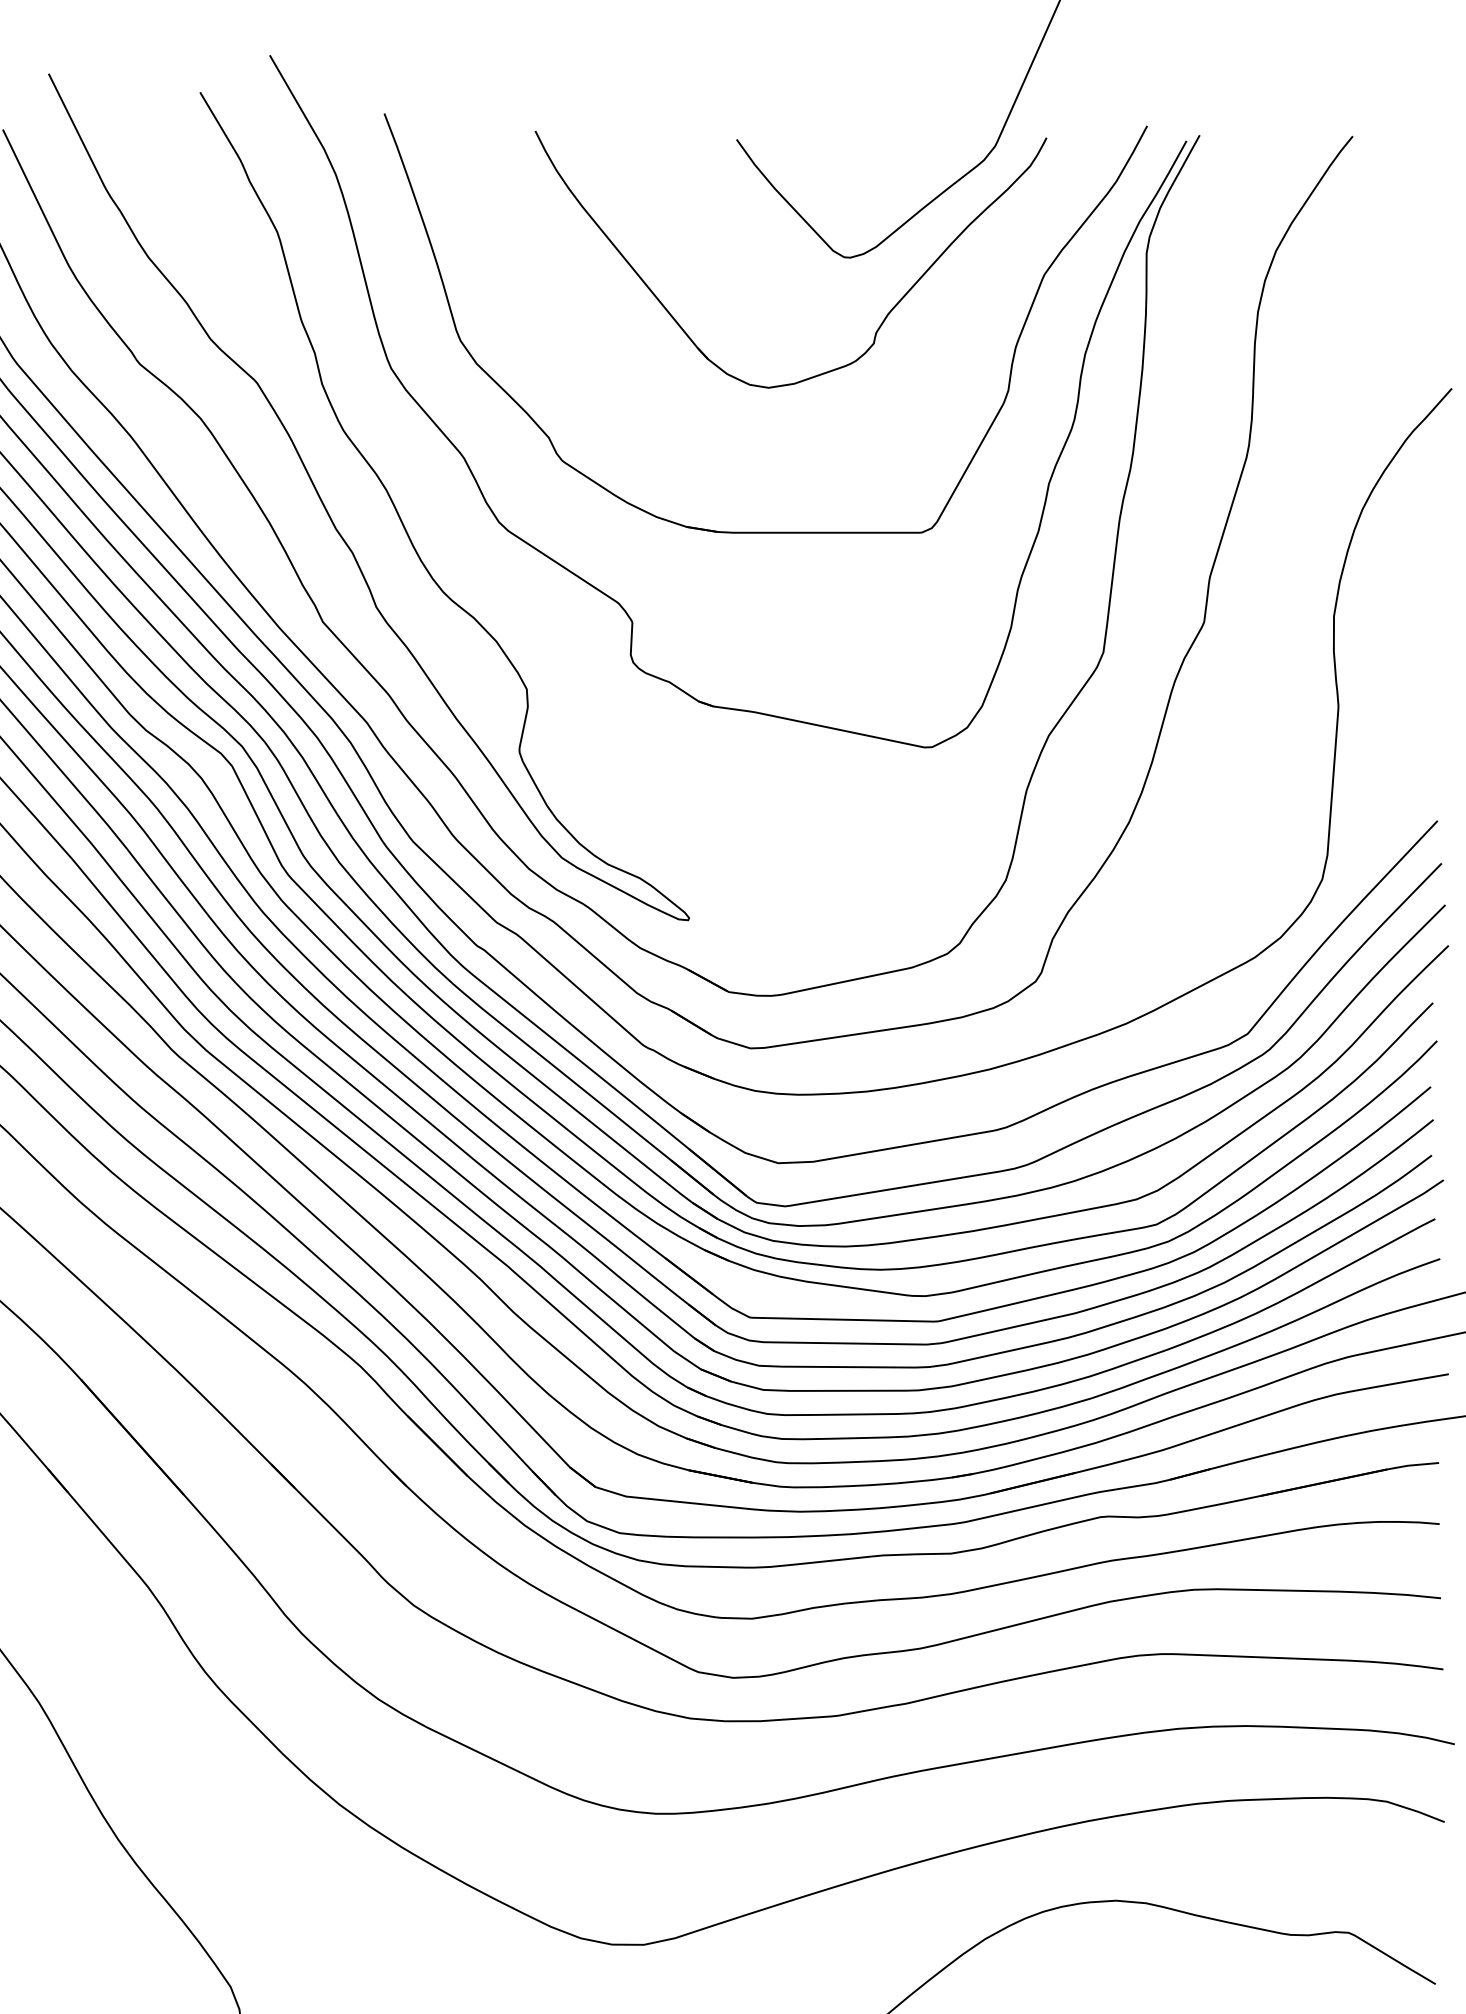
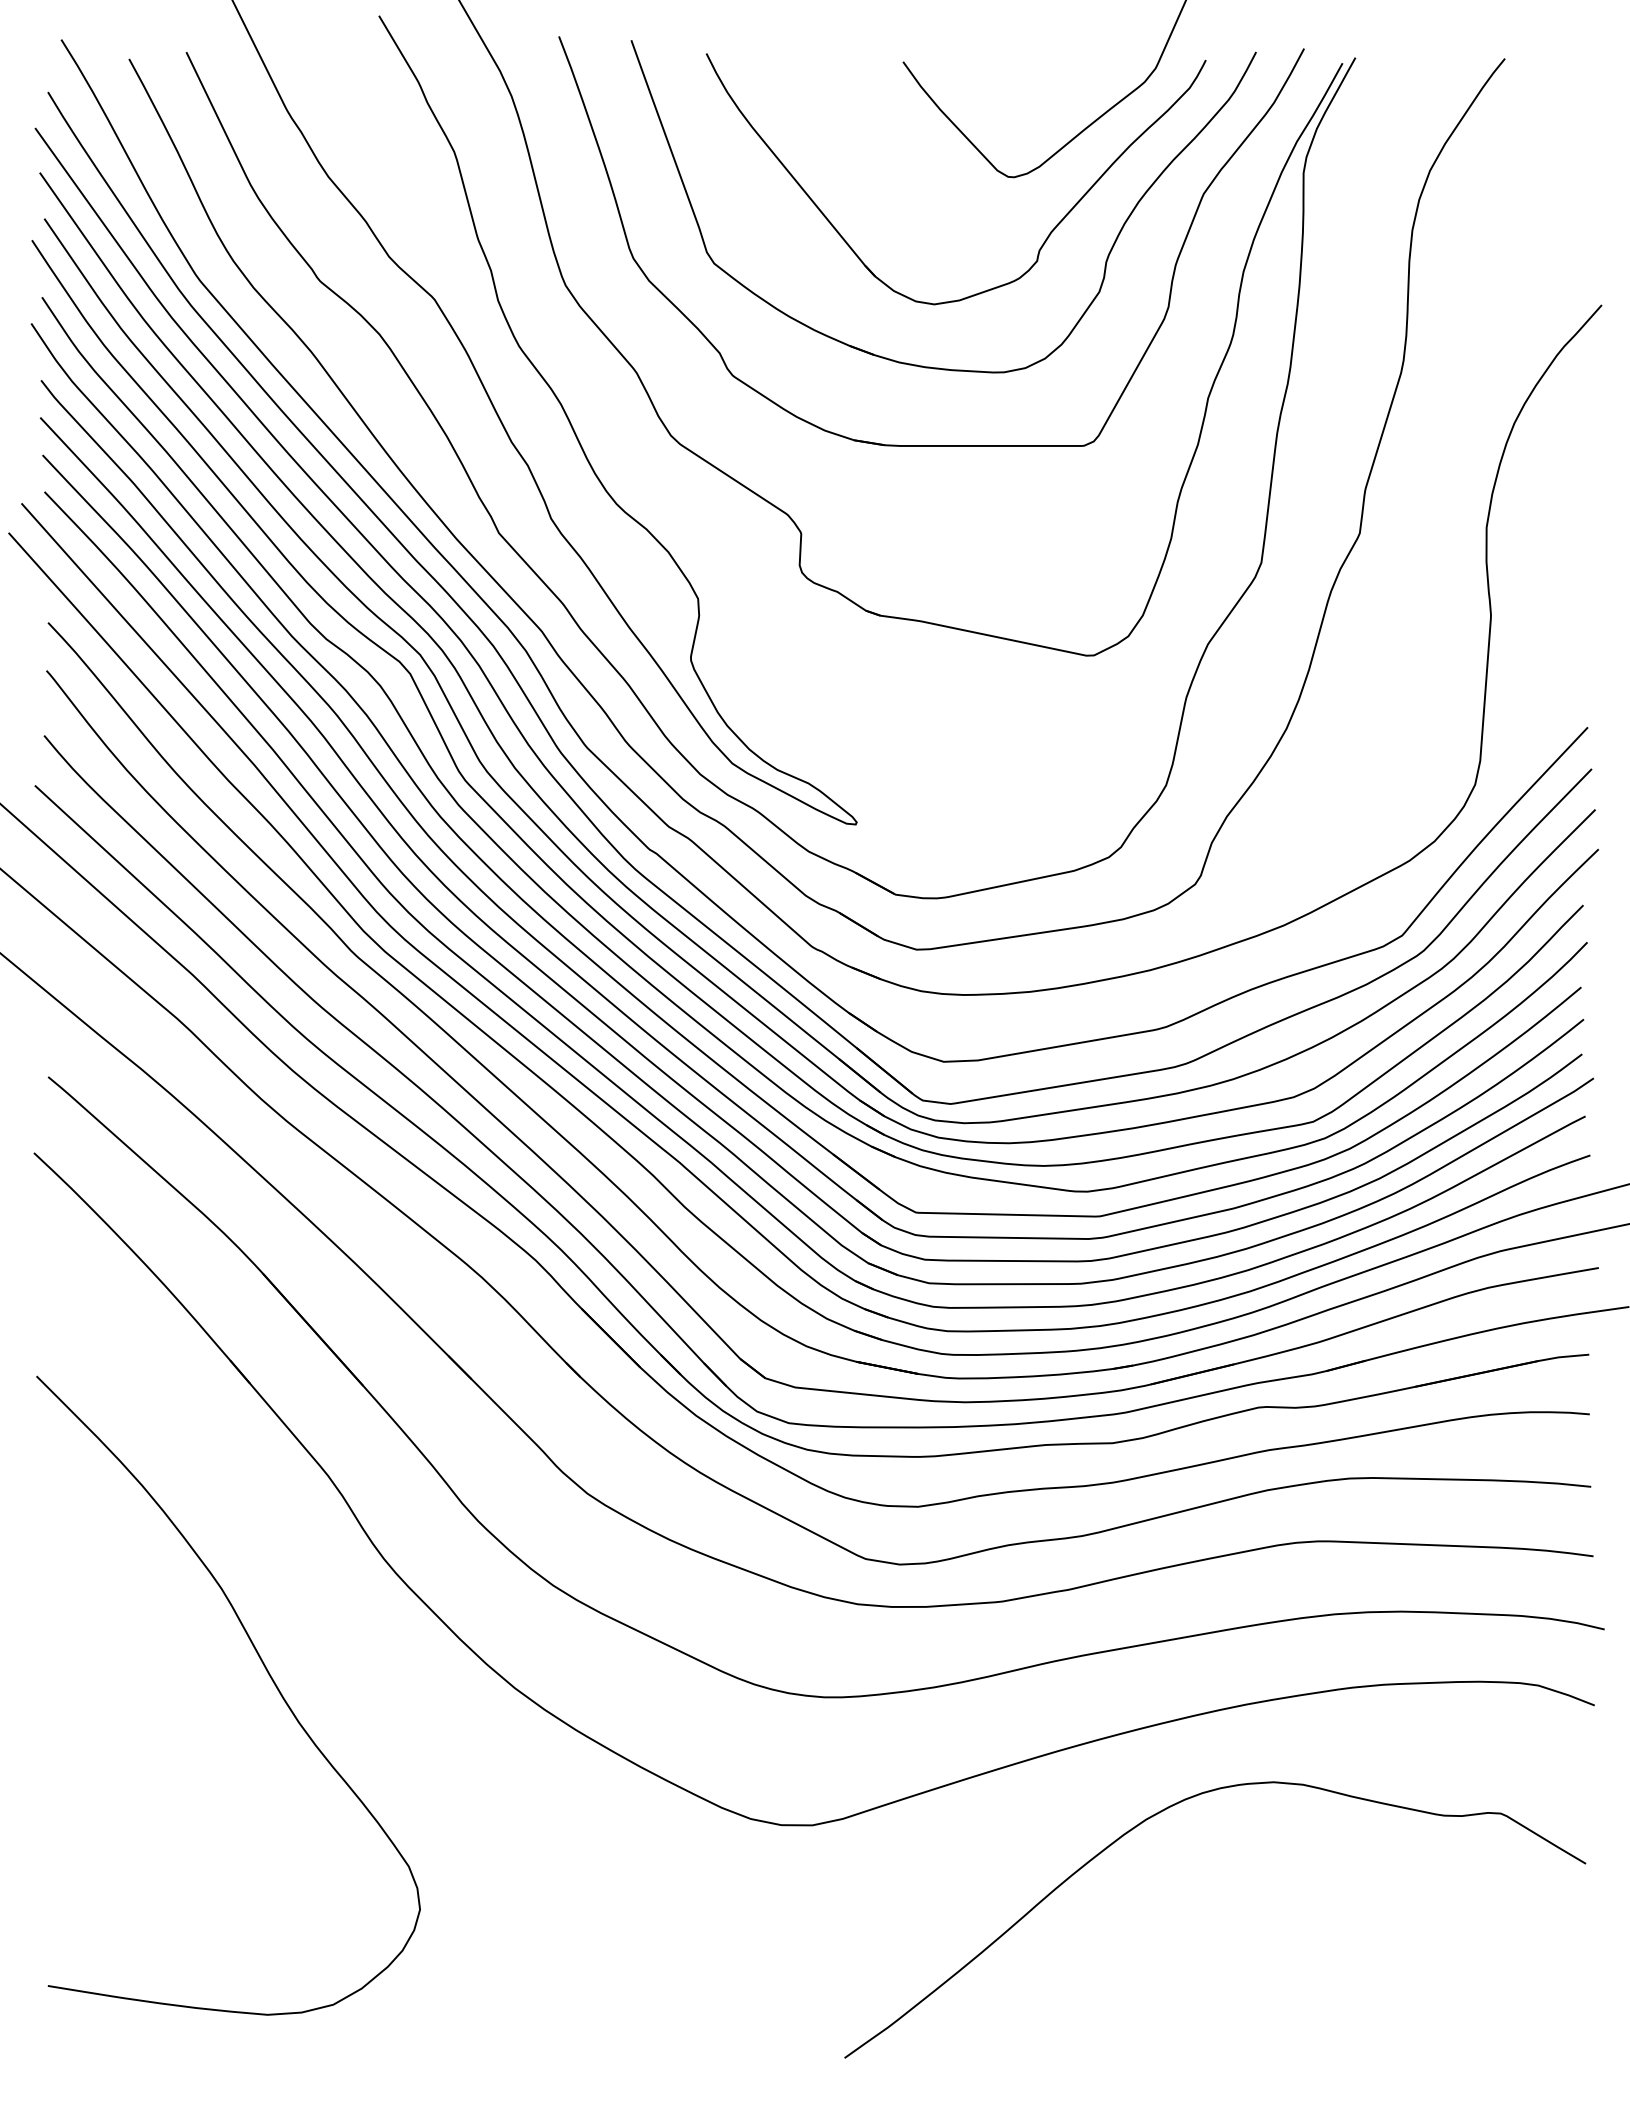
part: (751, 449) -> (917, 364), added

